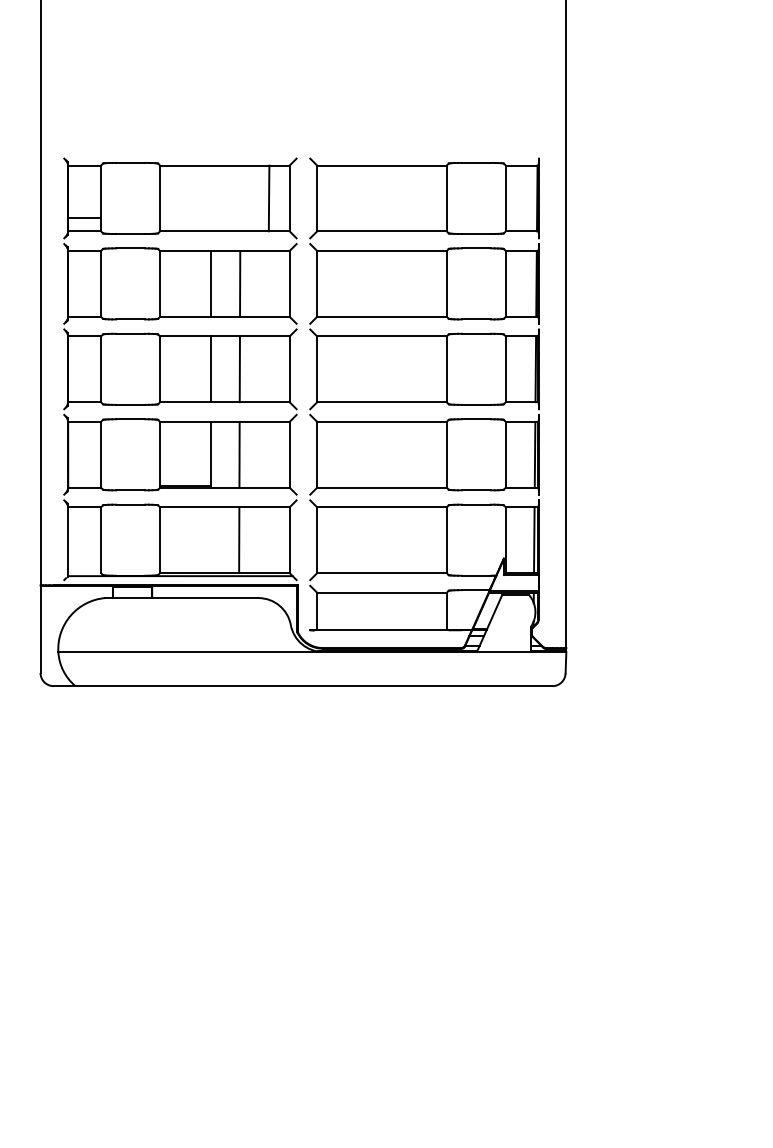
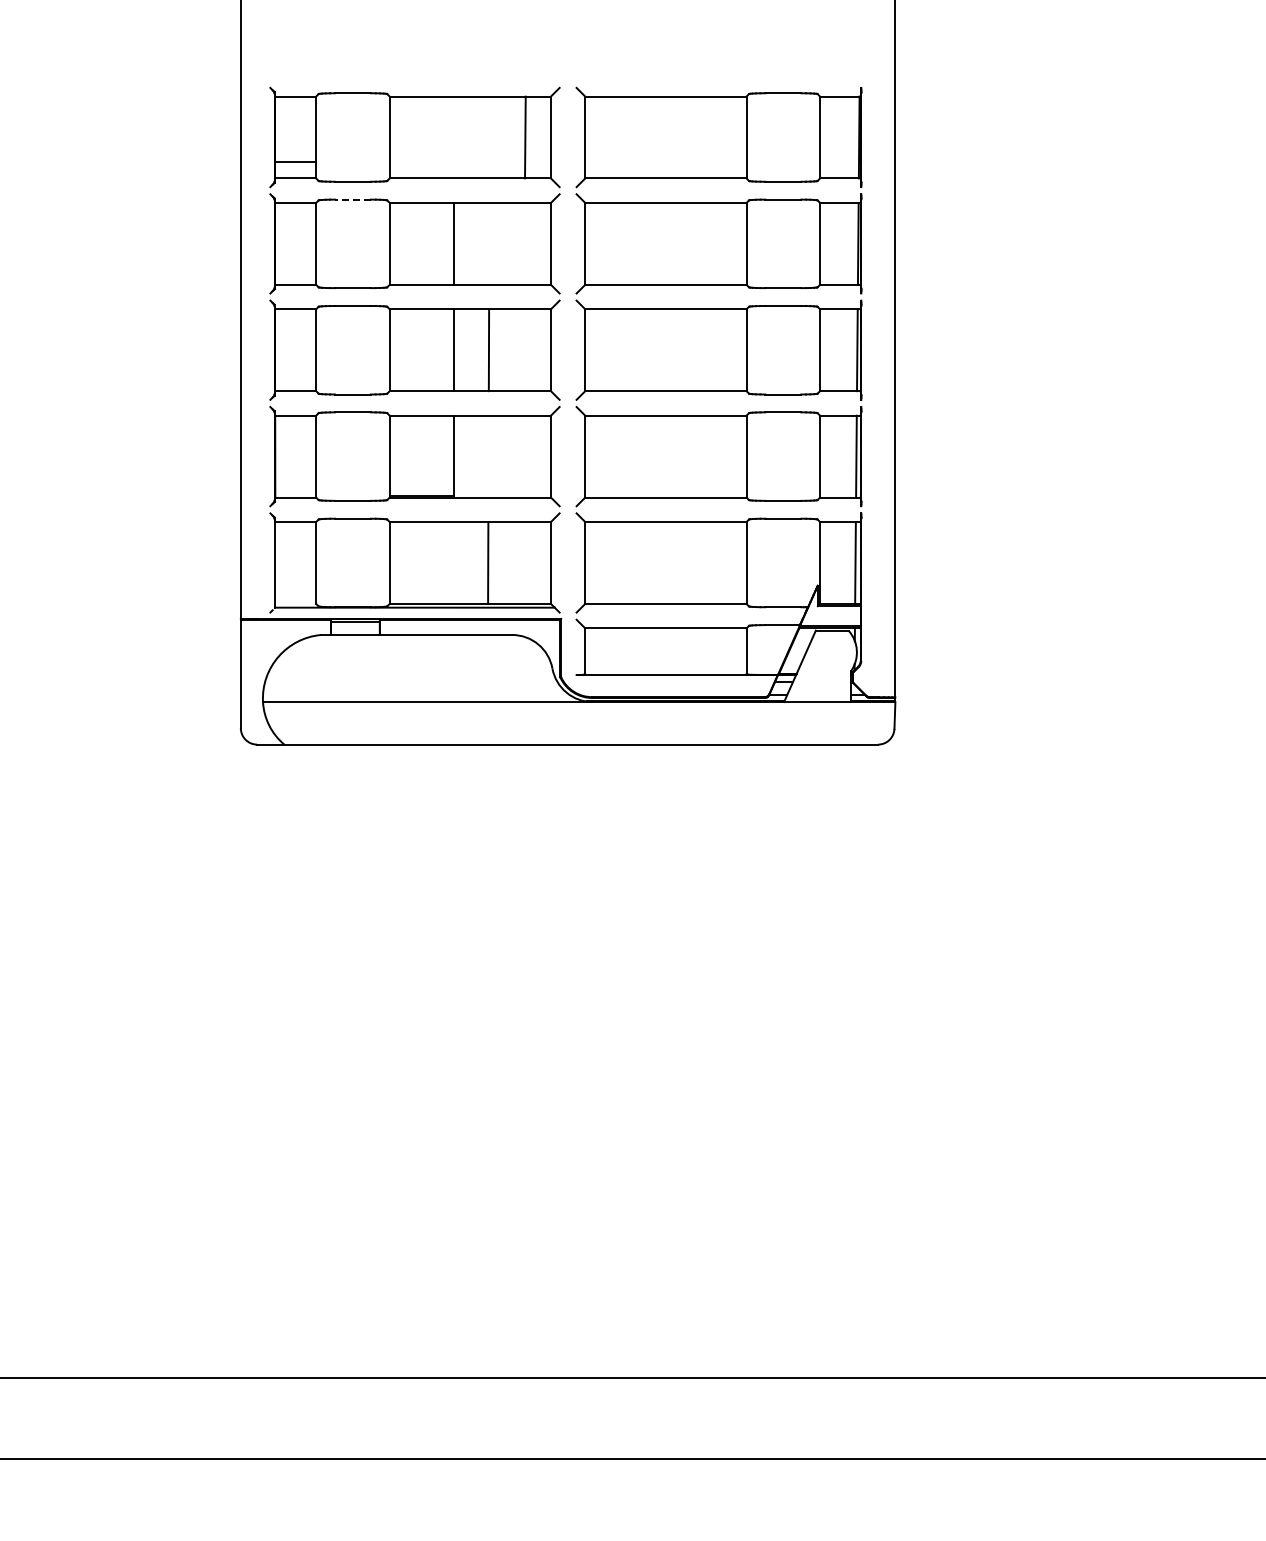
line: (130, 248) -> (352, 199), solid -> dashed
line: (240, 283) -> (489, 243), removed
line: (239, 454) -> (488, 456), removed

